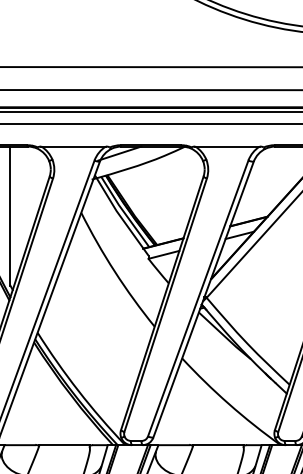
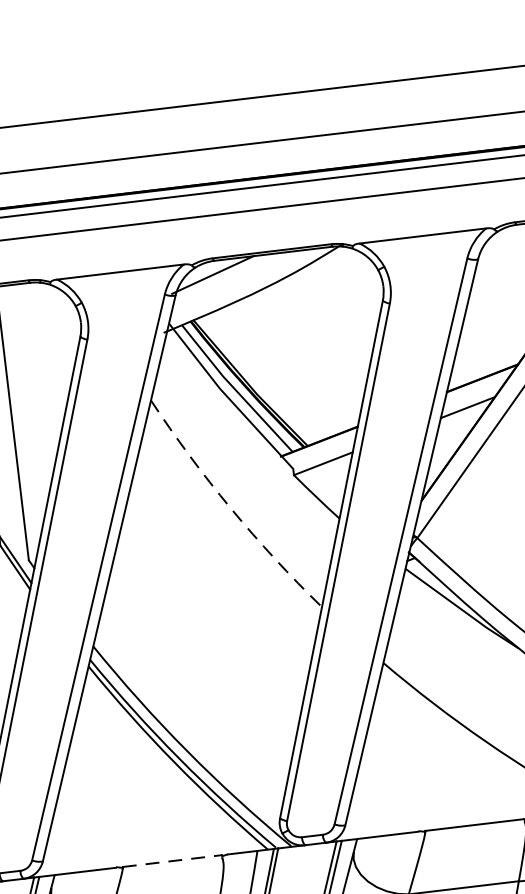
arc: (114, 271) -> (230, 508), solid -> dashed
line: (65, 445) -> (174, 861), solid -> dashed

